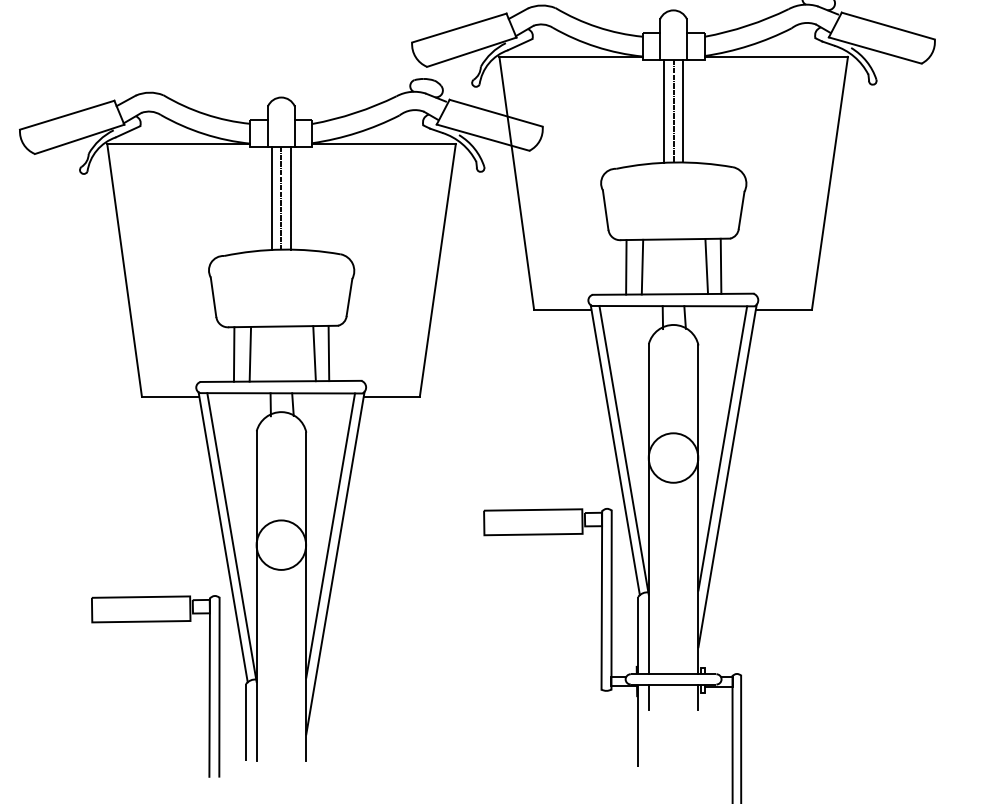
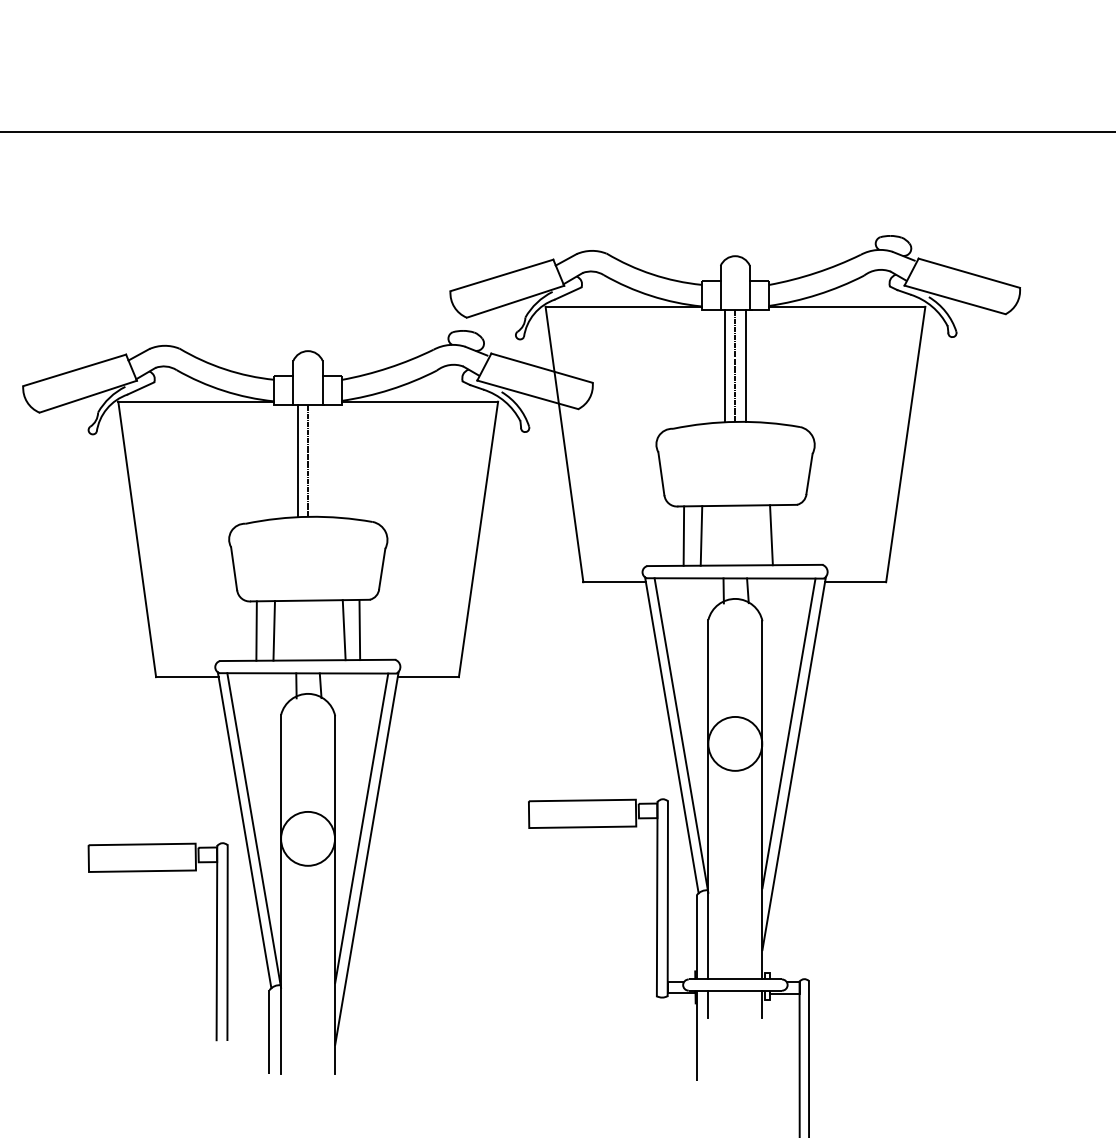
line: (290, 197) -> (318, 460), removed
line: (720, 266) -> (786, 535), removed
part: (209, 686) -> (216, 941), moved

